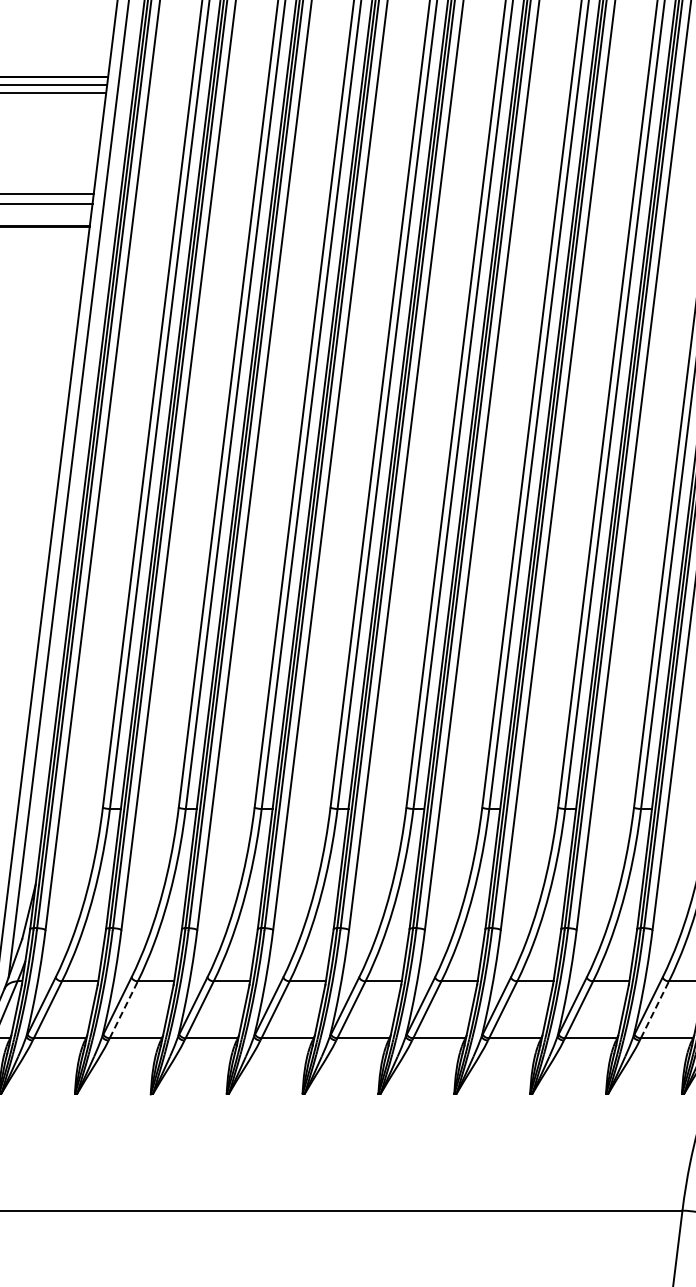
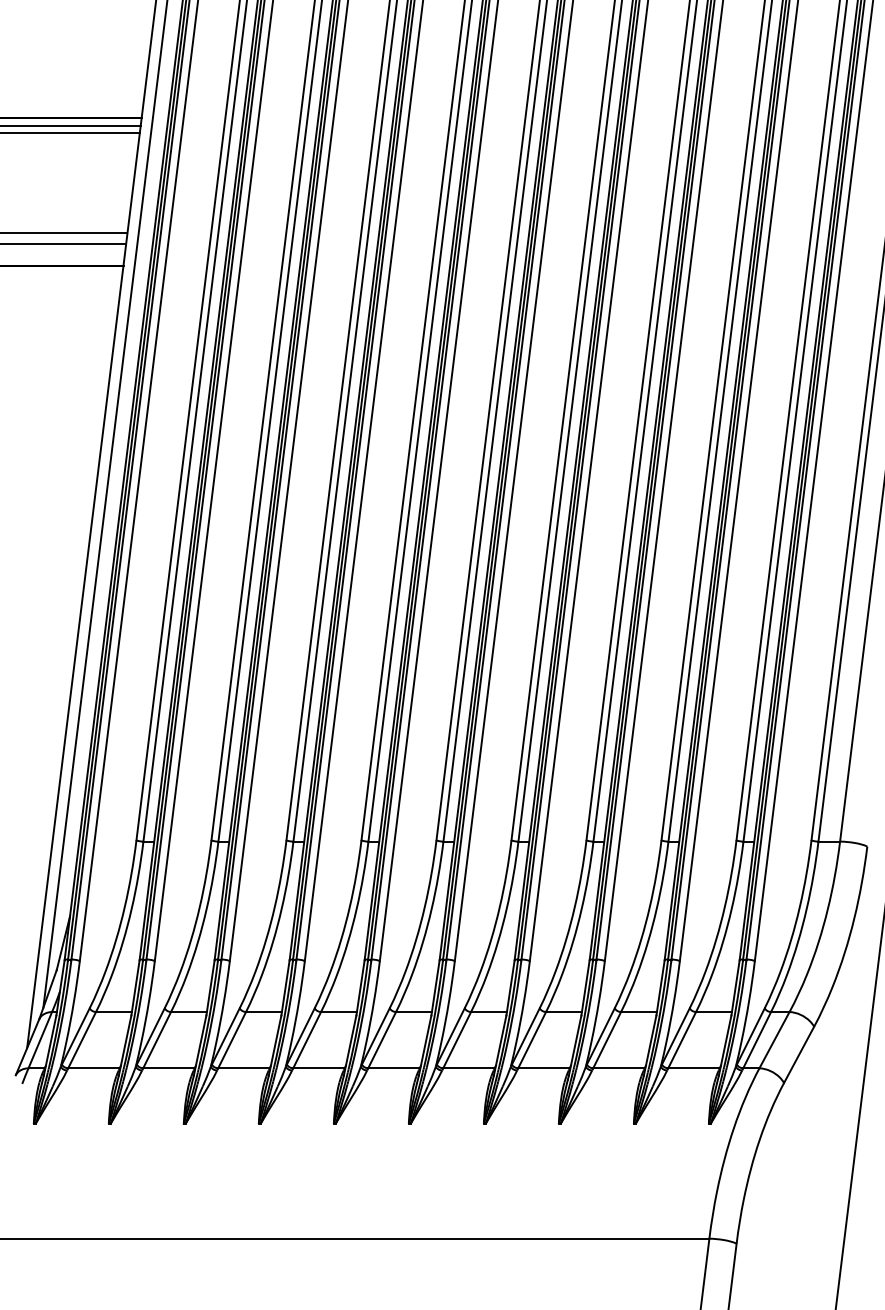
line: (124, 1009) -> (157, 1039), dashed -> solid
line: (655, 1009) -> (682, 1039), dashed -> solid

